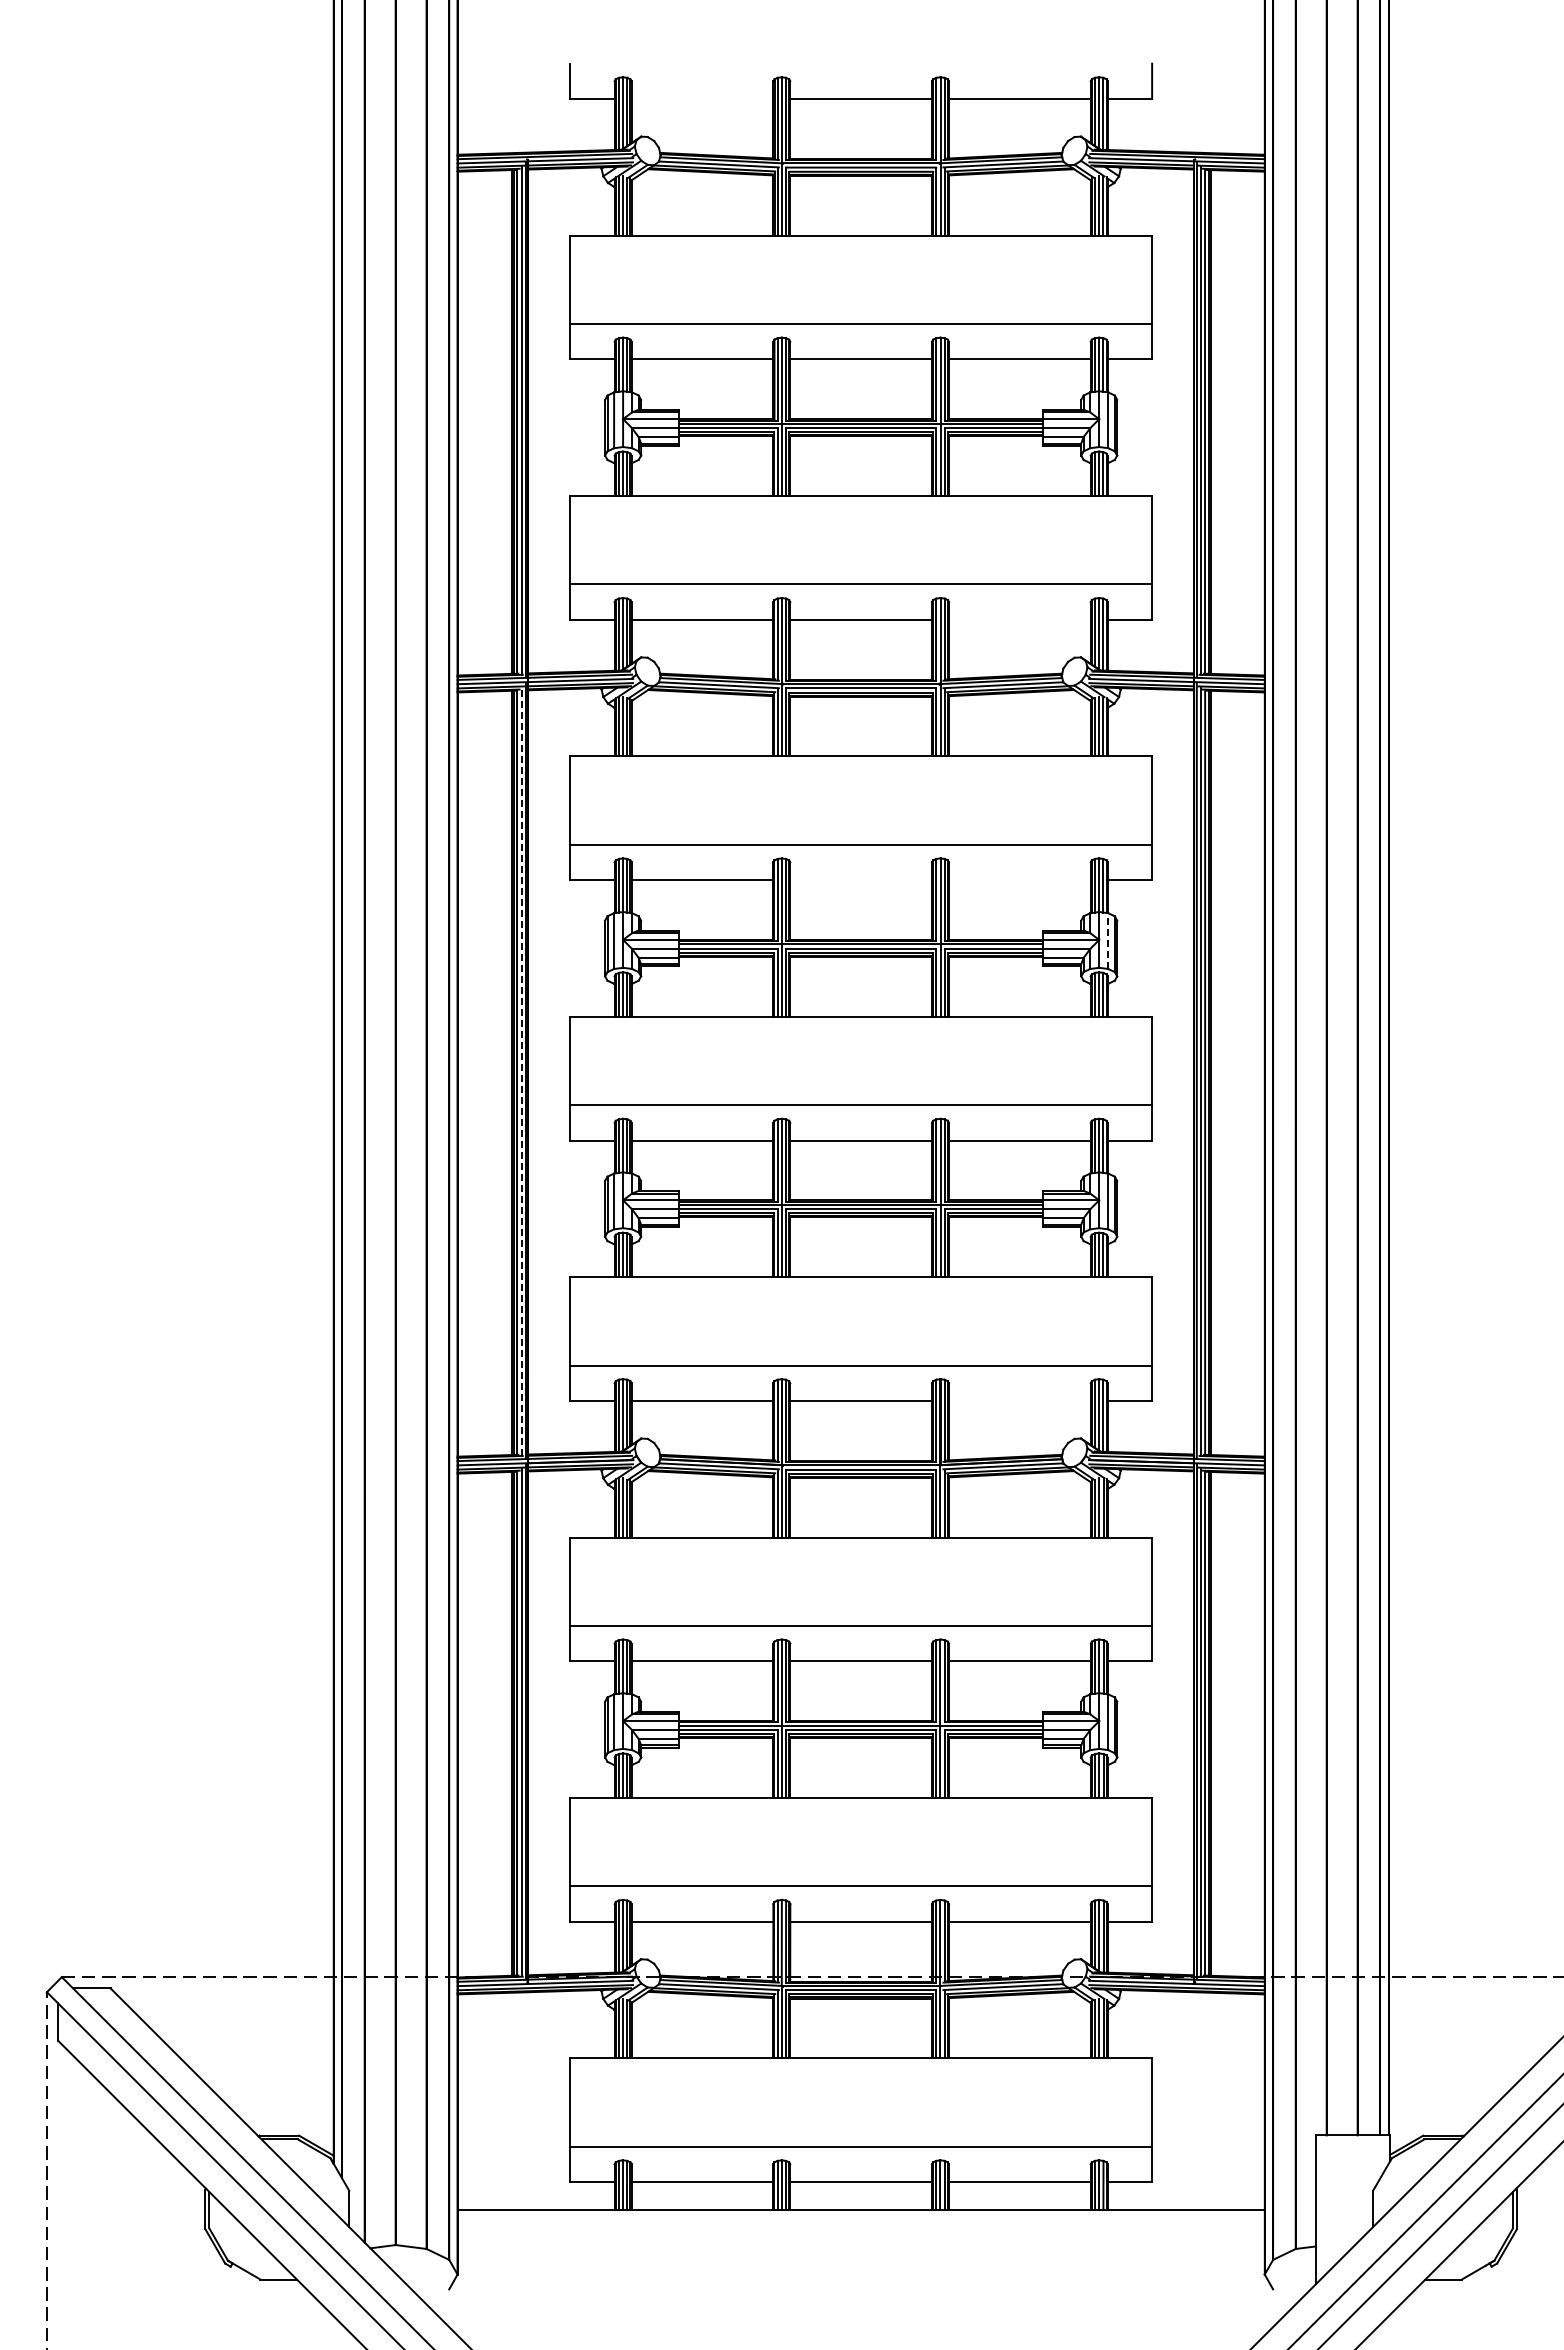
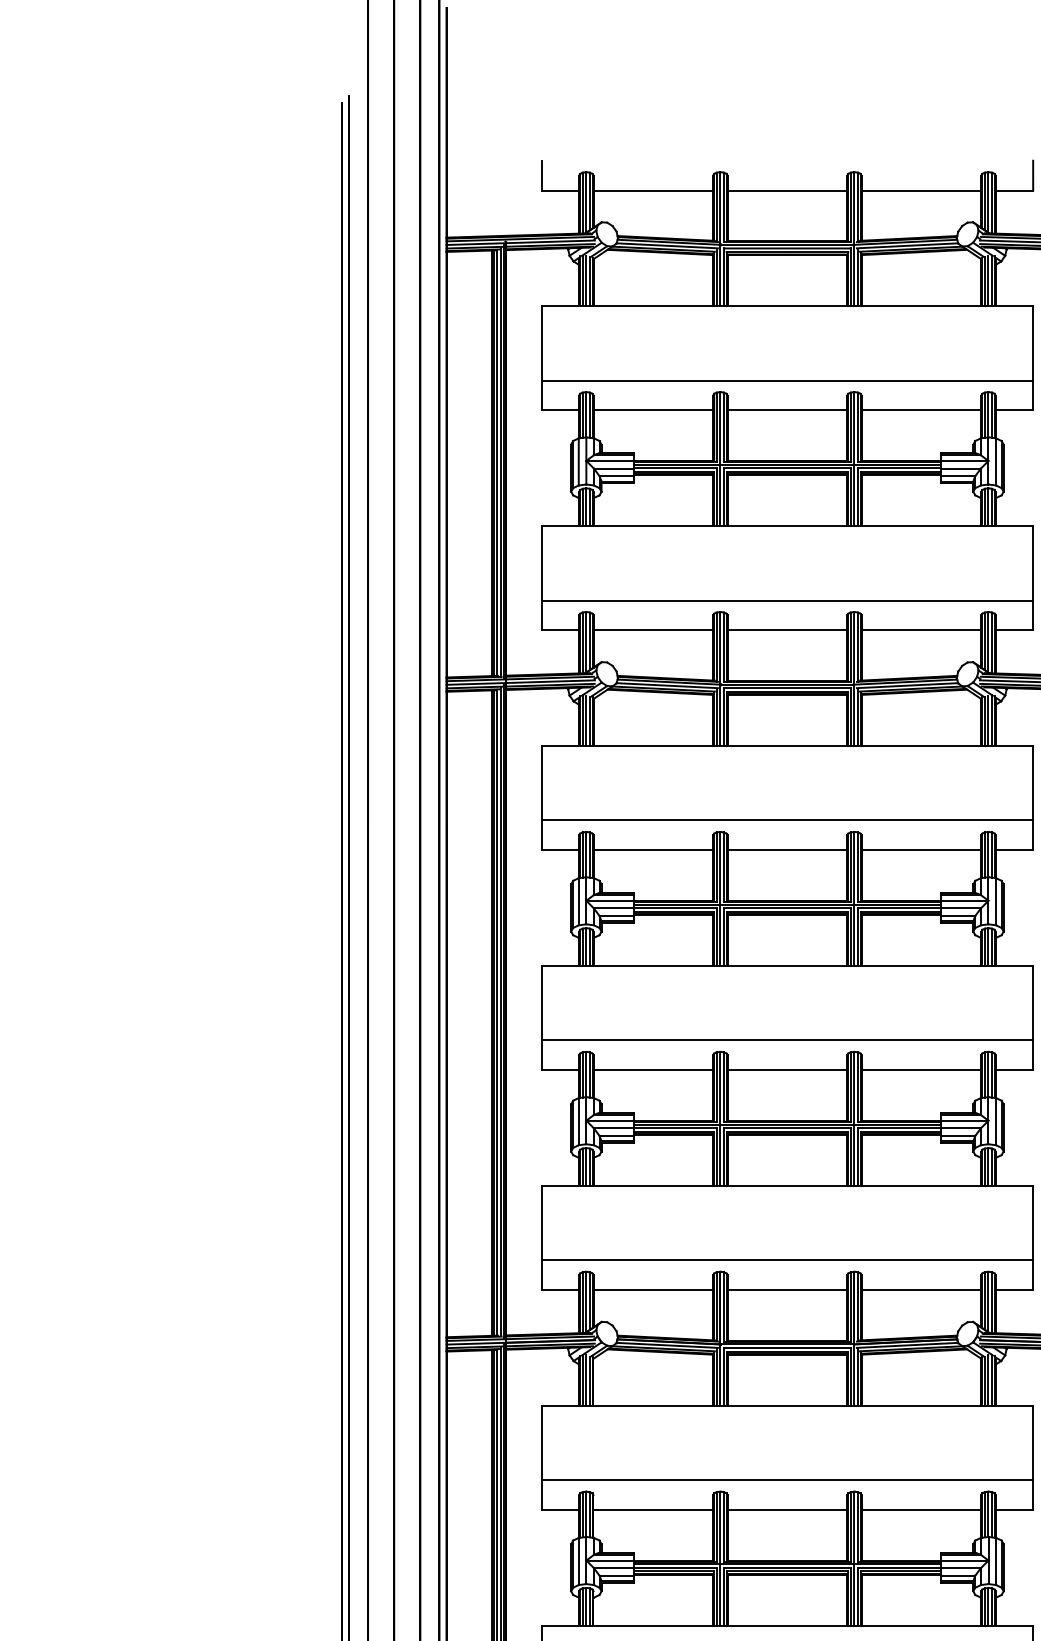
line: (702, 99) -> (653, 190), added
line: (1019, 619) -> (921, 630), added
line: (861, 880) -> (787, 850), added
line: (1019, 880) -> (921, 850), added
line: (1108, 941) -> (996, 902), dashed -> solid
line: (521, 1071) -> (500, 1011), dashed -> solid
line: (1019, 1400) -> (921, 1289), added

